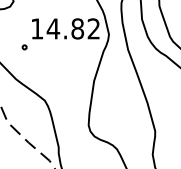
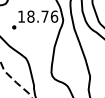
text: (73, 28) -> (42, 16), 14.82 -> 18.76

